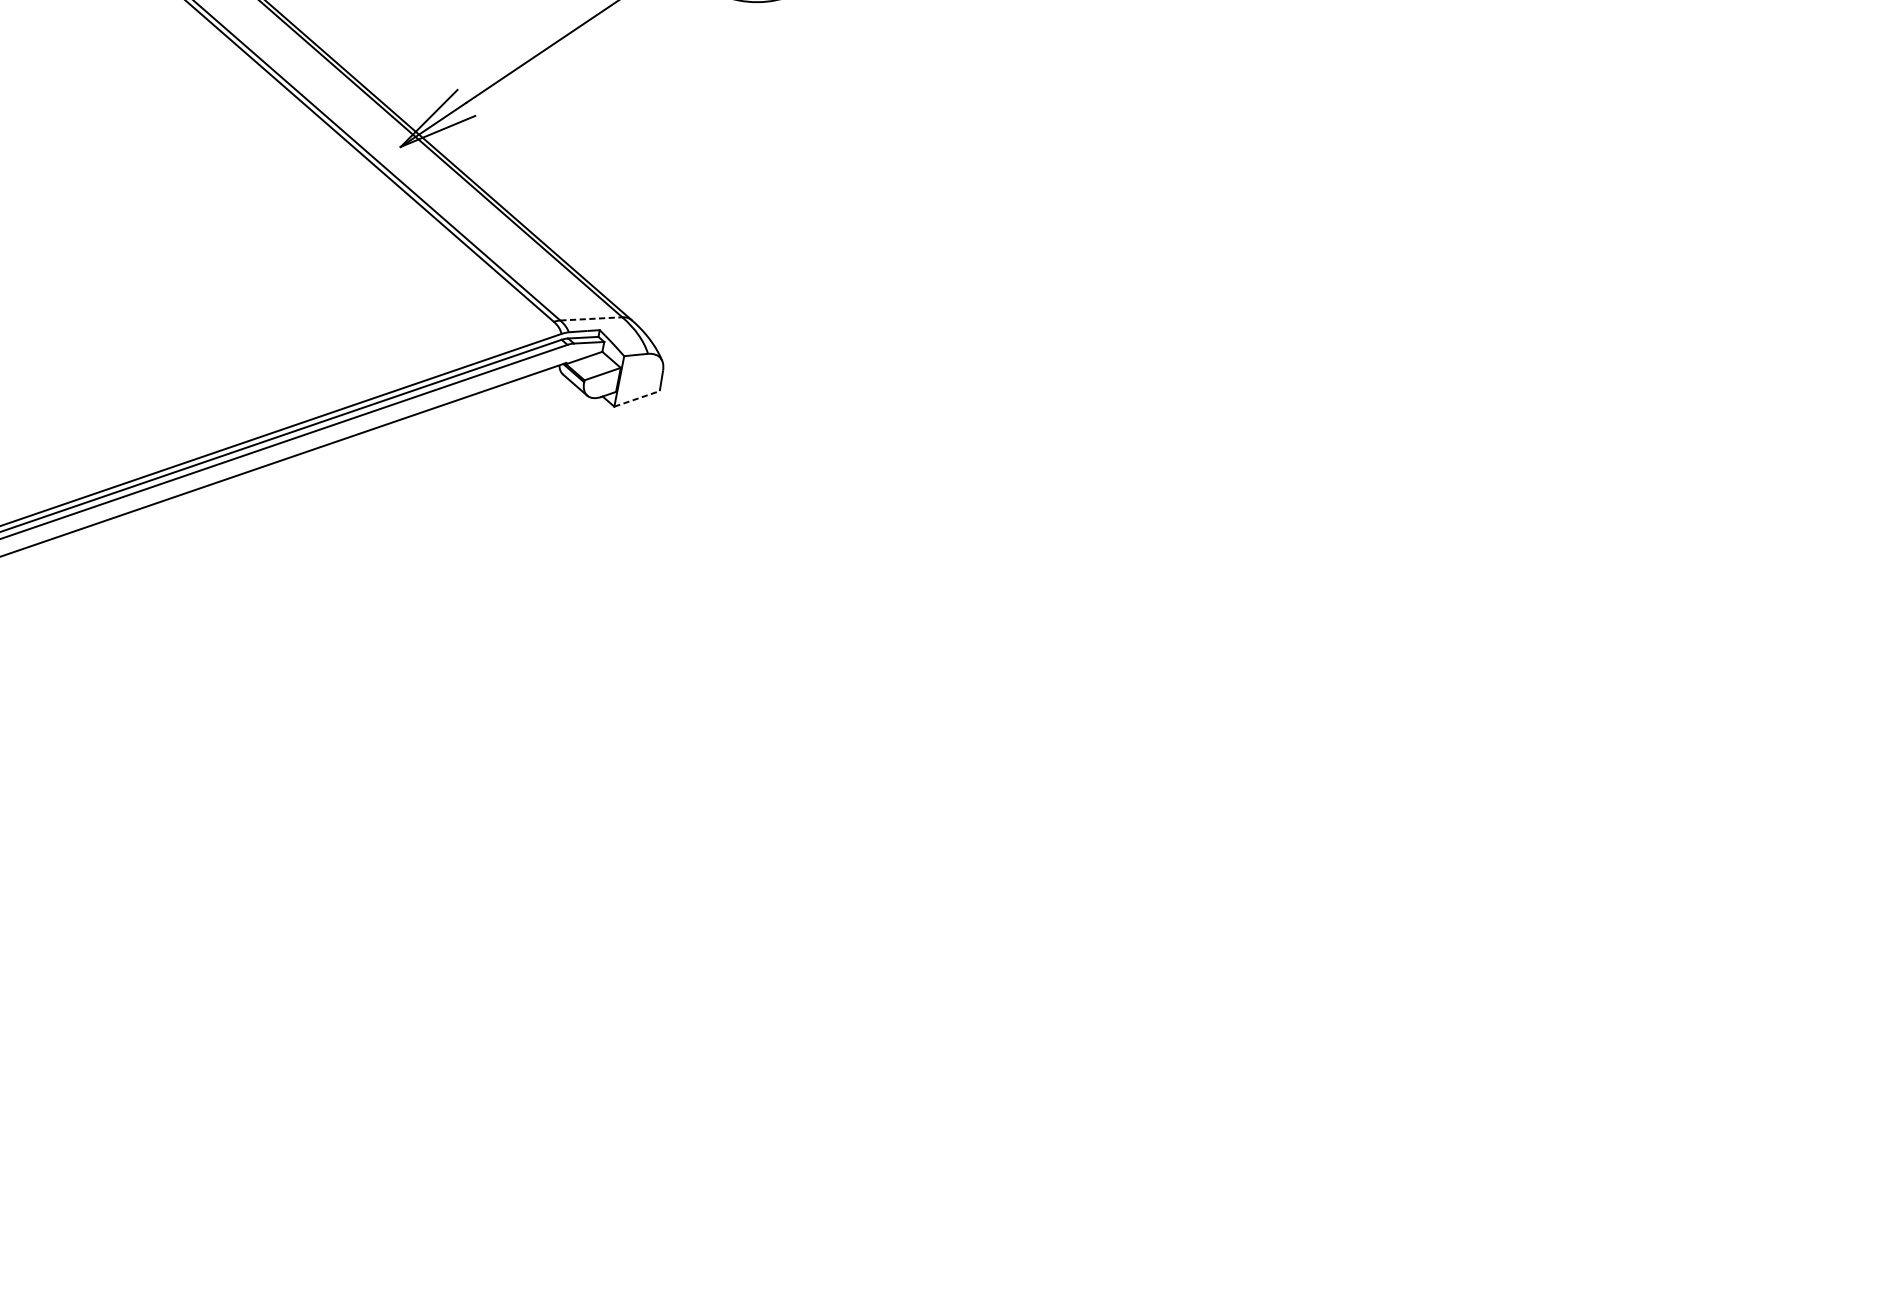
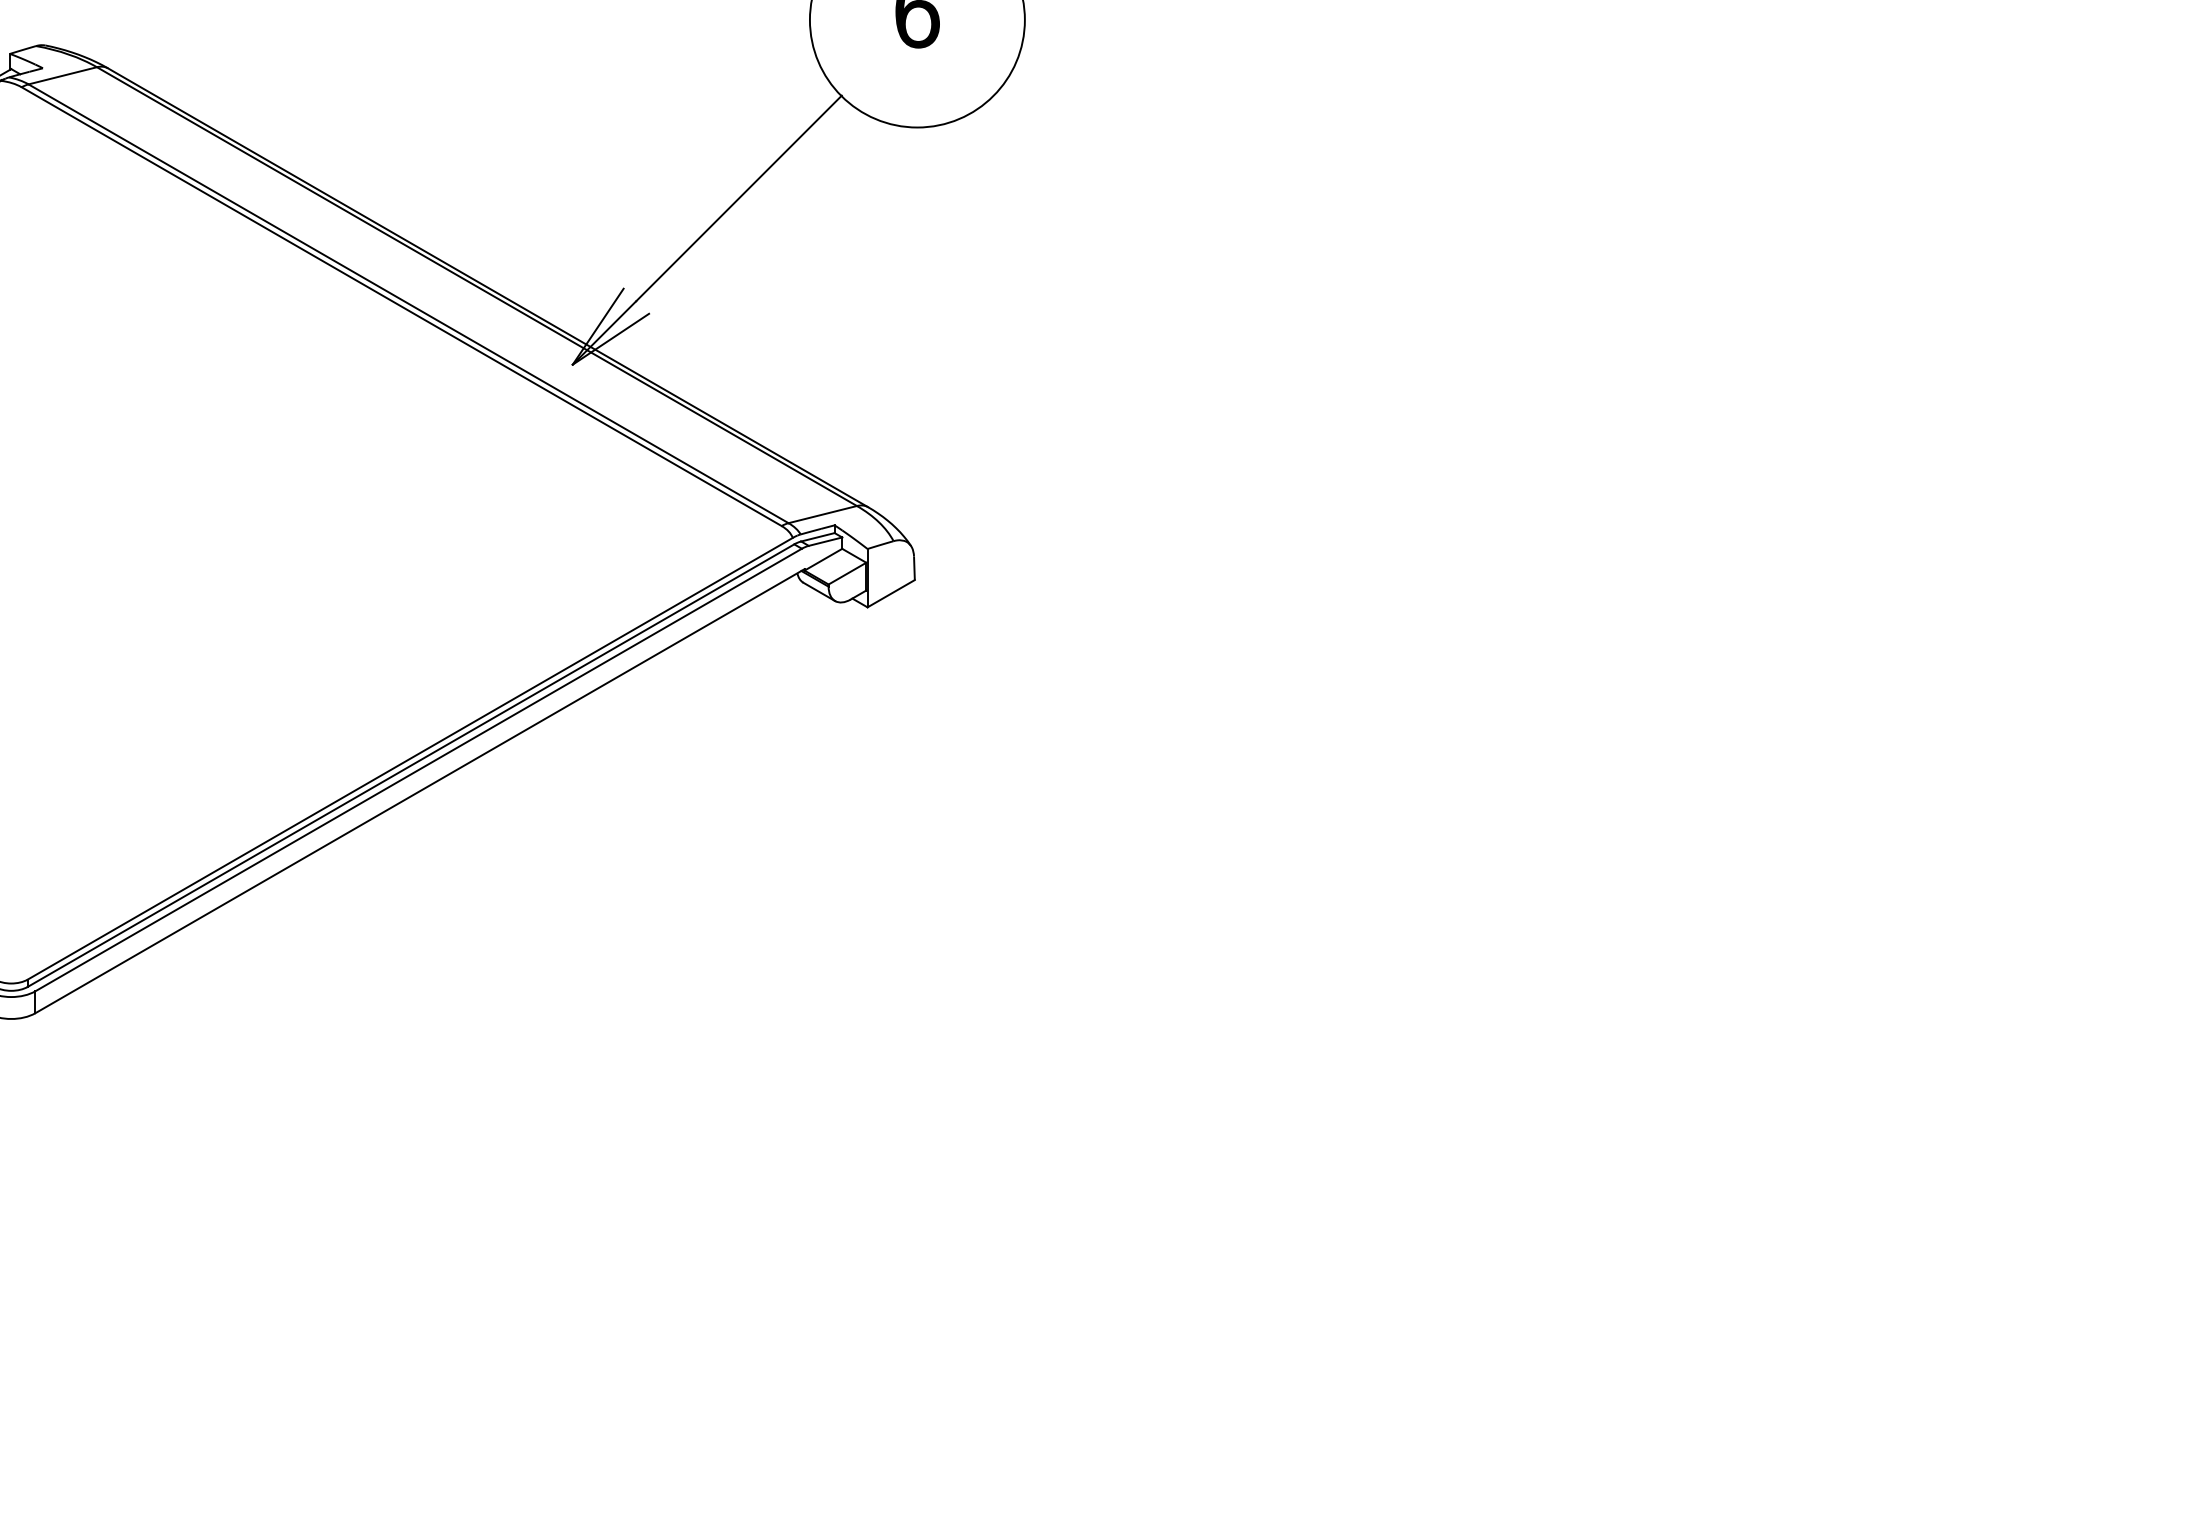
line: (591, 318) -> (823, 514), dashed -> solid
line: (637, 398) -> (891, 593), dashed -> solid

